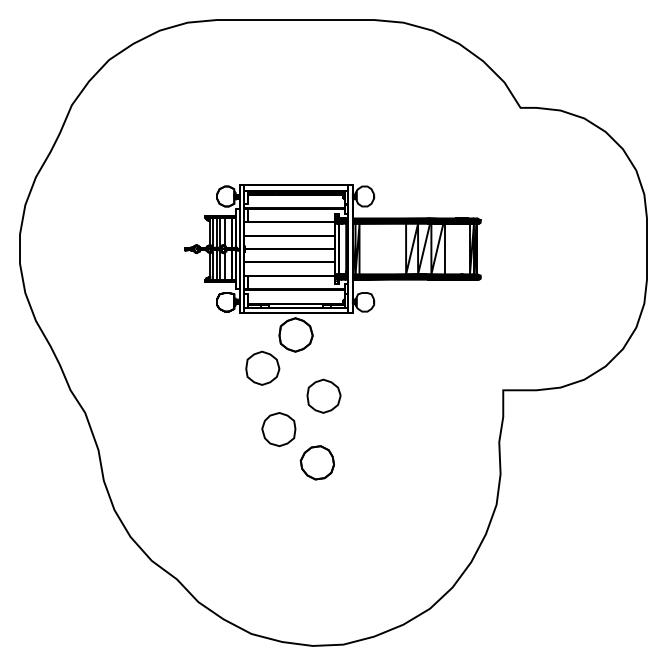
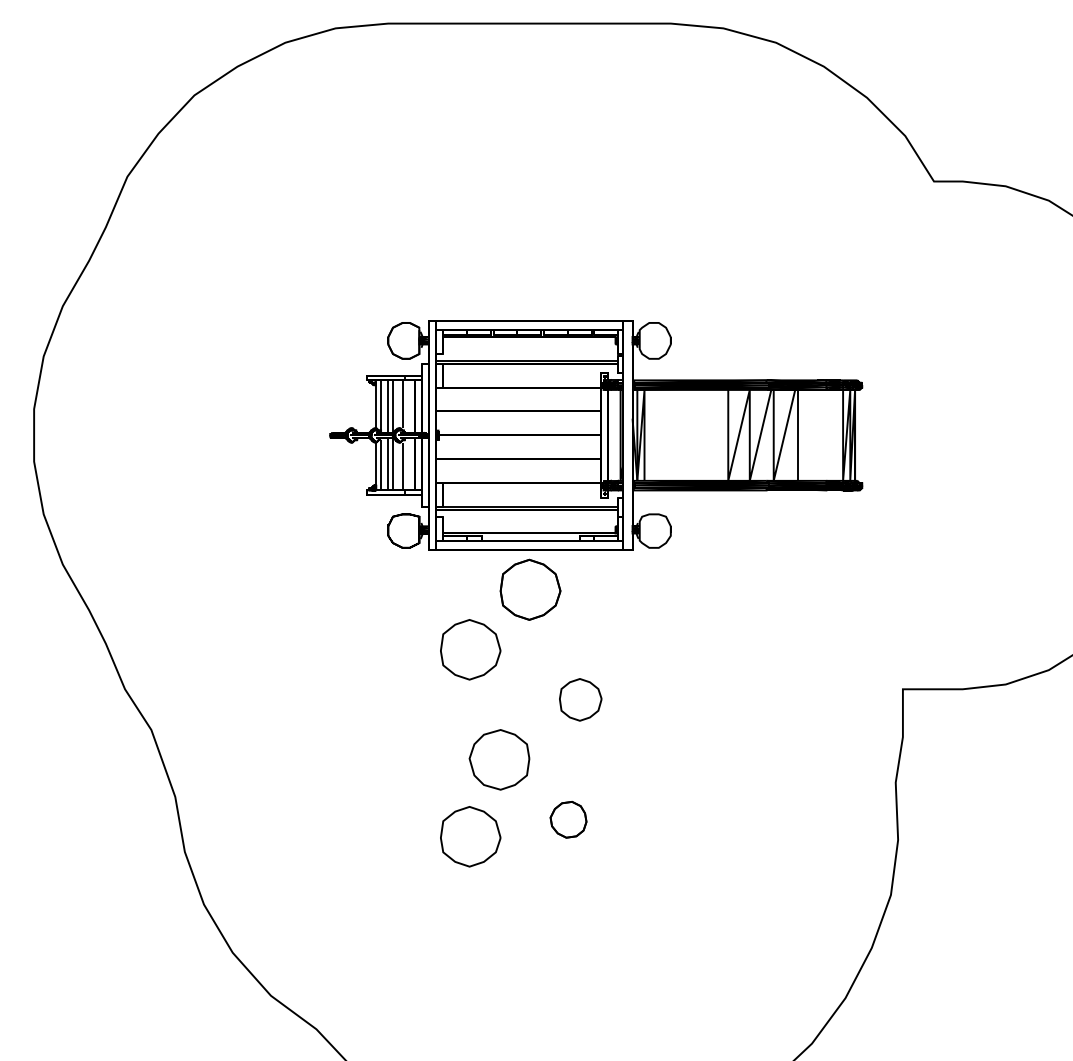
part: (323, 395) -> (579, 698), size x0.7
part: (316, 462) -> (567, 819), size x0.6
part: (262, 471) -> (470, 835), added

